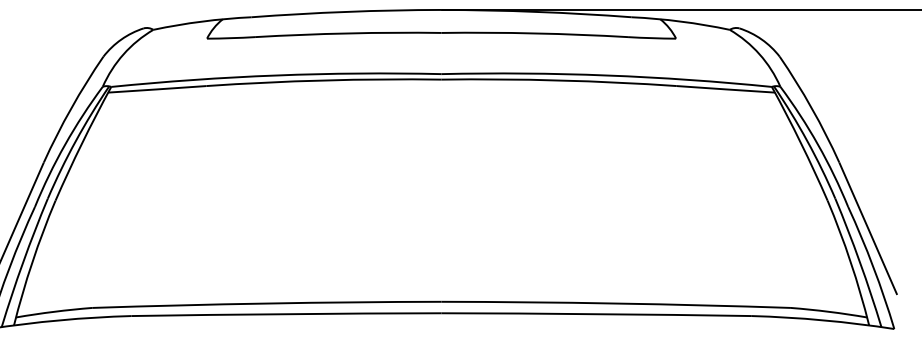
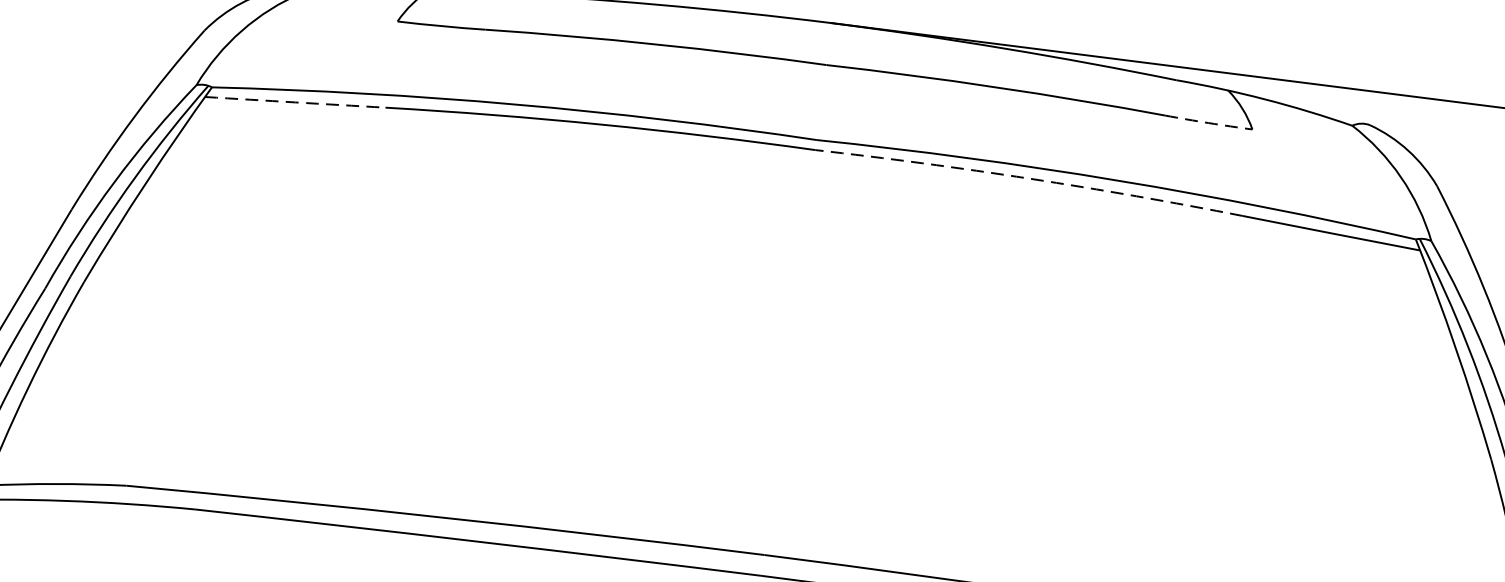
arc: (652, 38) -> (1209, 123), solid -> dashed
arc: (559, 80) -> (1030, 178), solid -> dashed
arc: (157, 89) -> (295, 102), solid -> dashed

